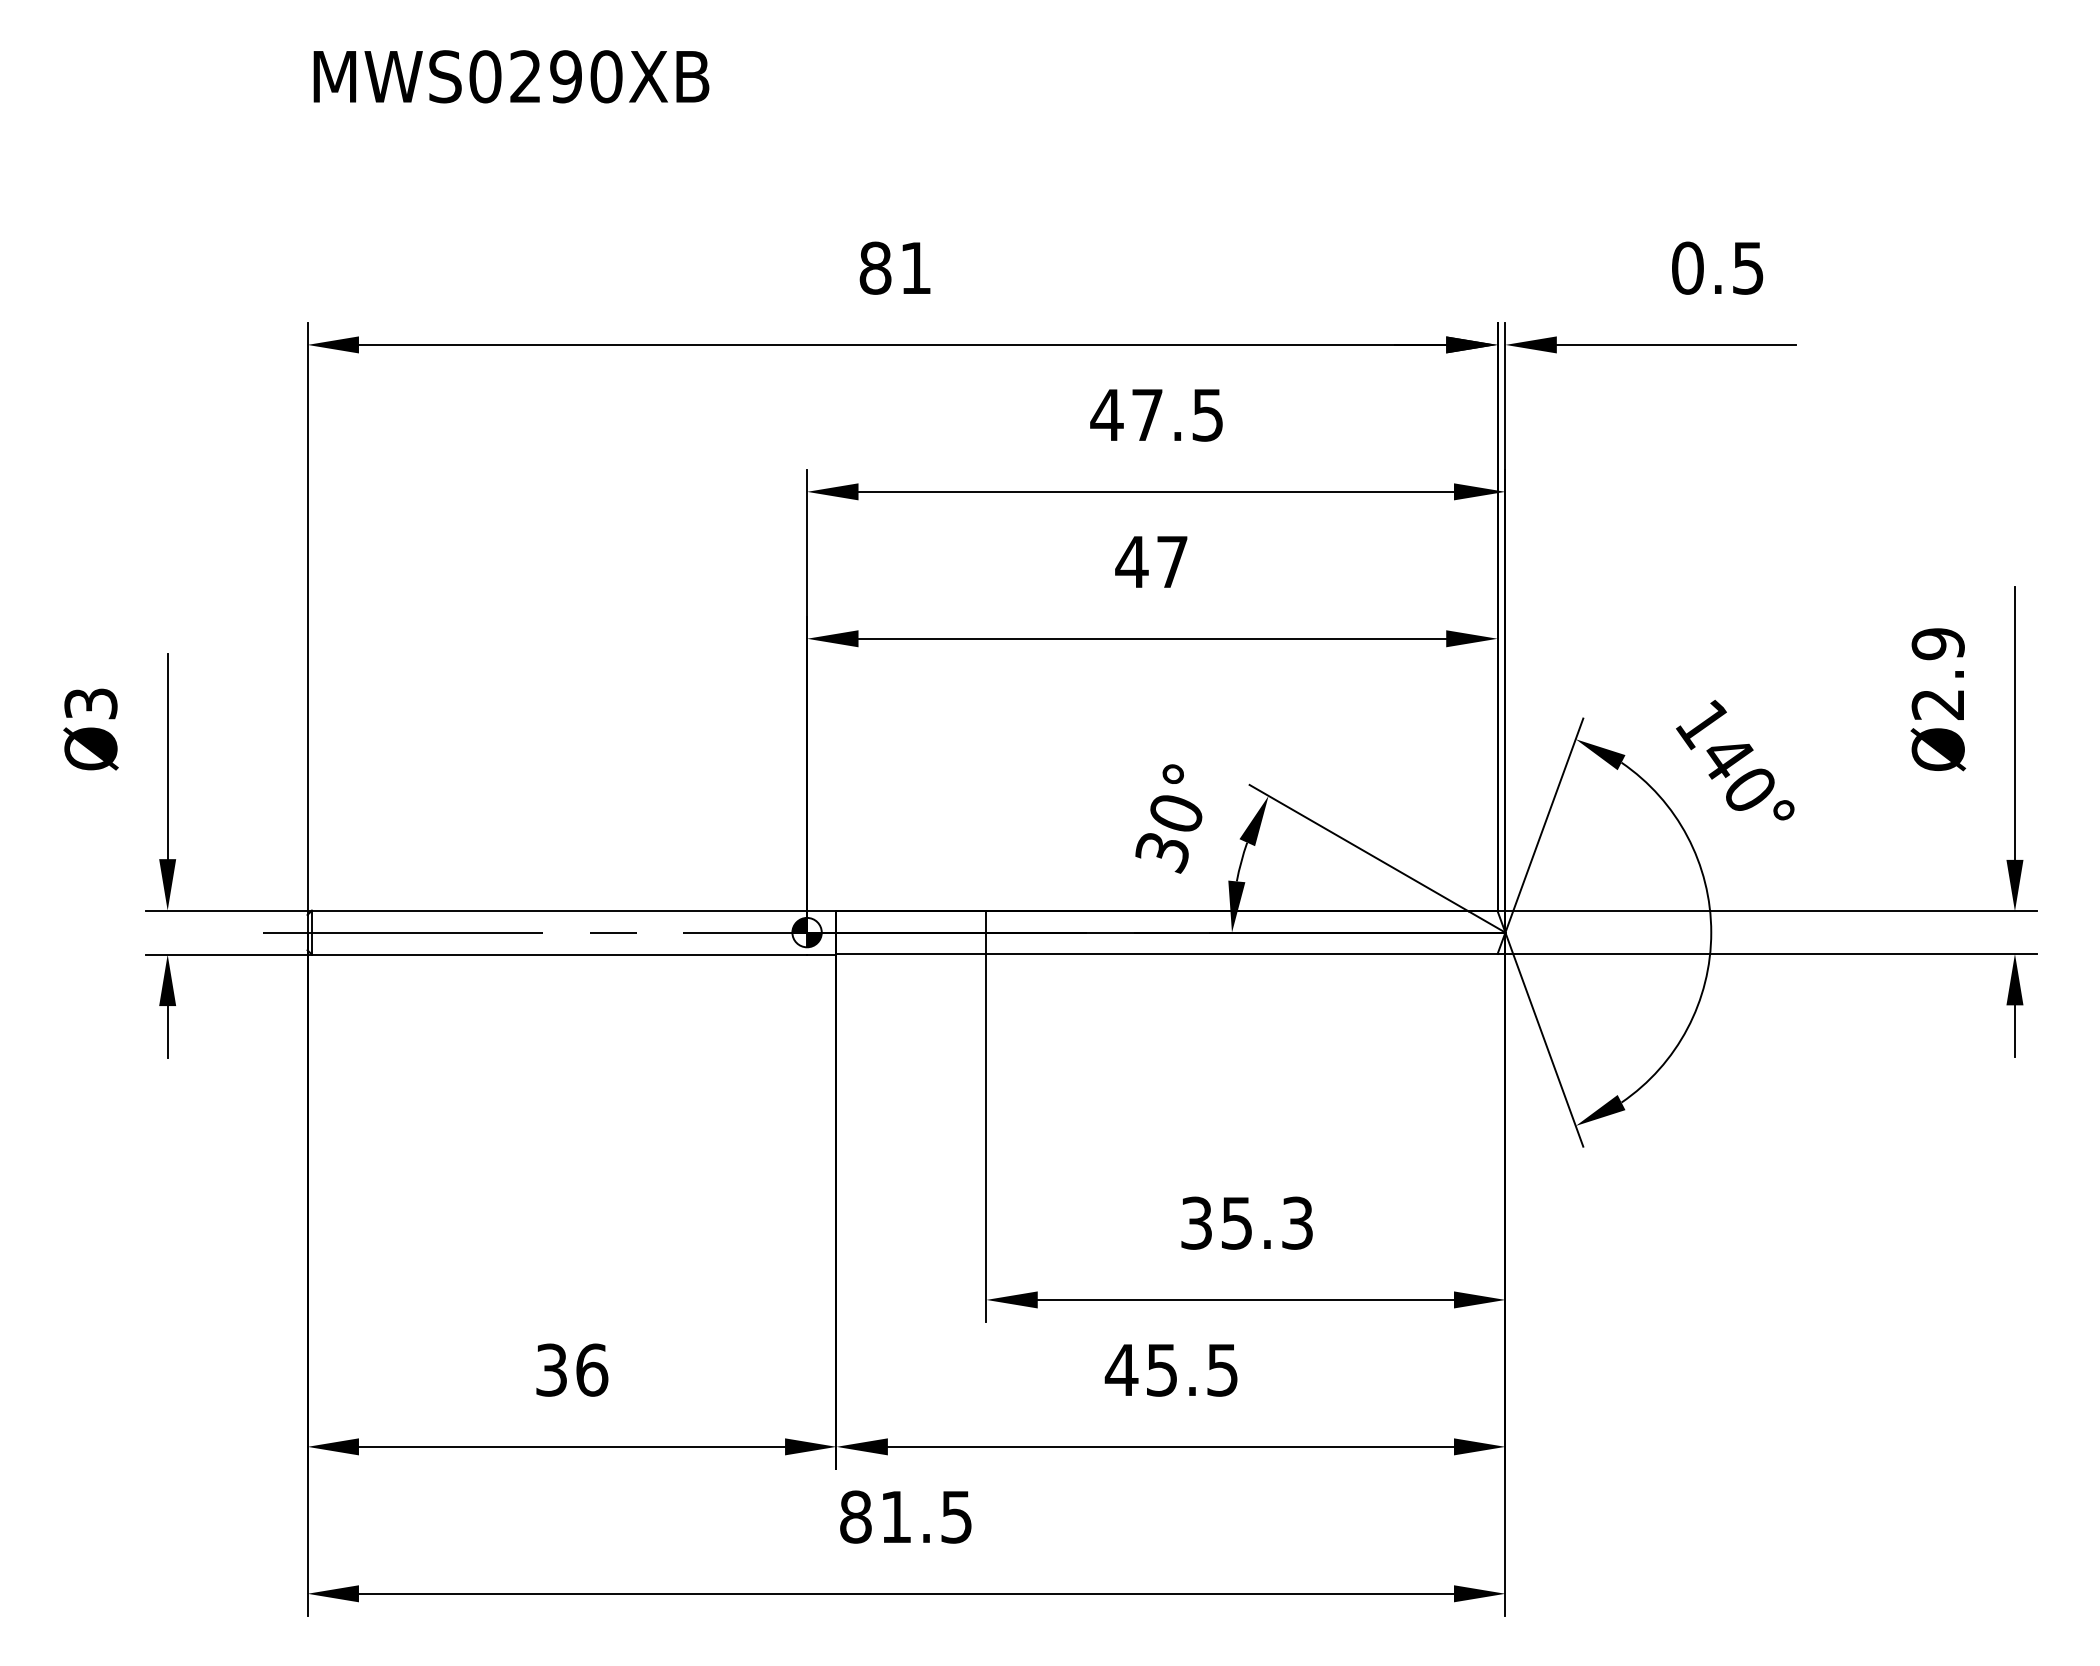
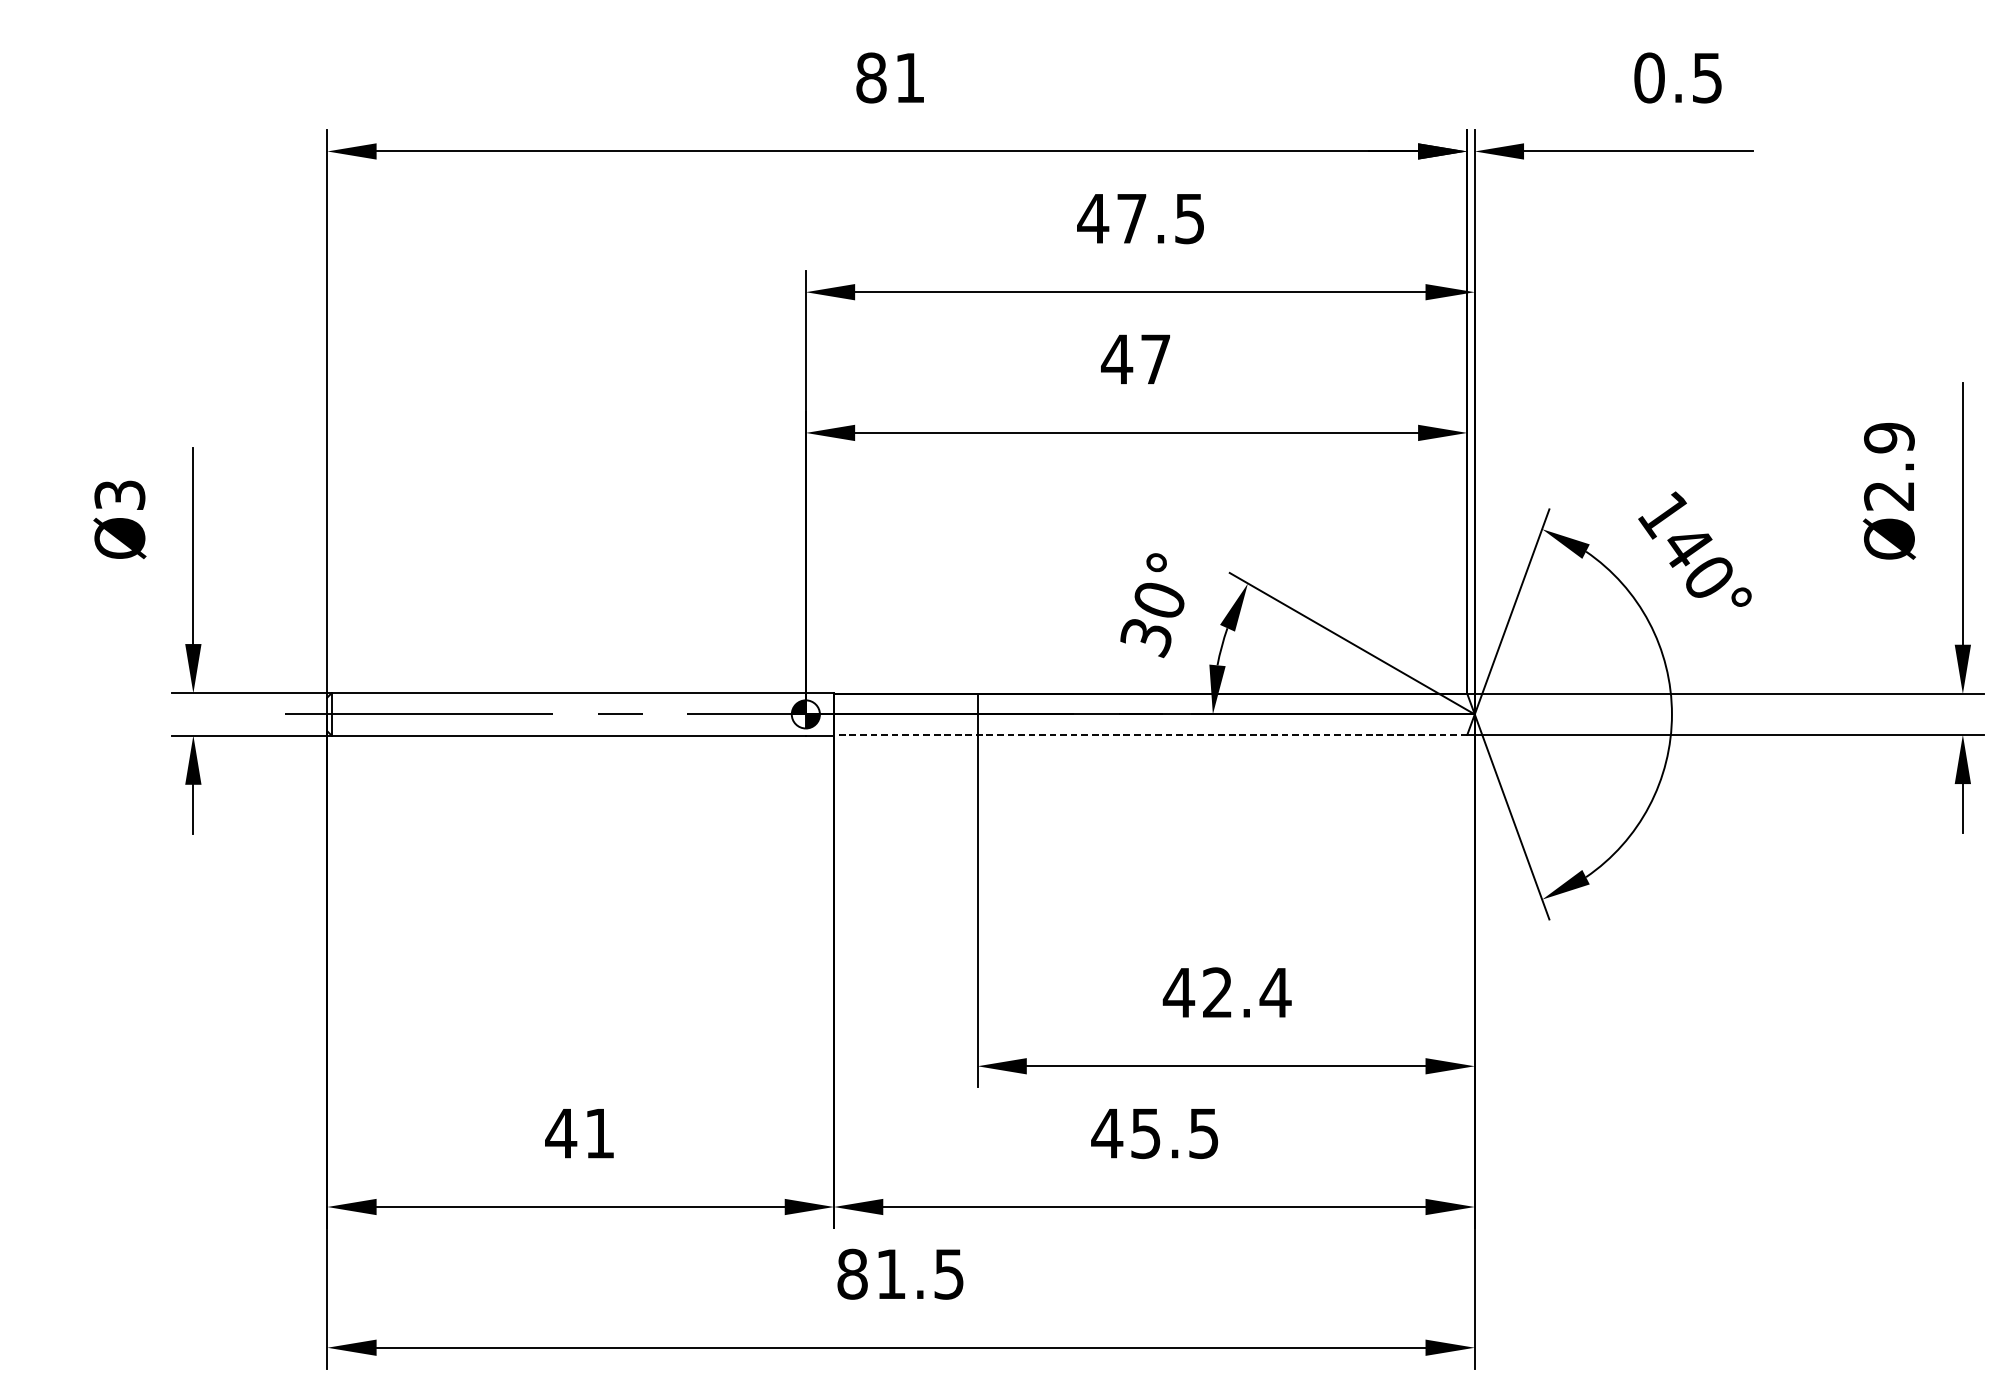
line: (1167, 953) -> (1151, 734), solid -> dashed
text: (1246, 1222) -> (1226, 992), 35.3 -> 42.4
text: (571, 1369) -> (580, 1132), 36 -> 41

